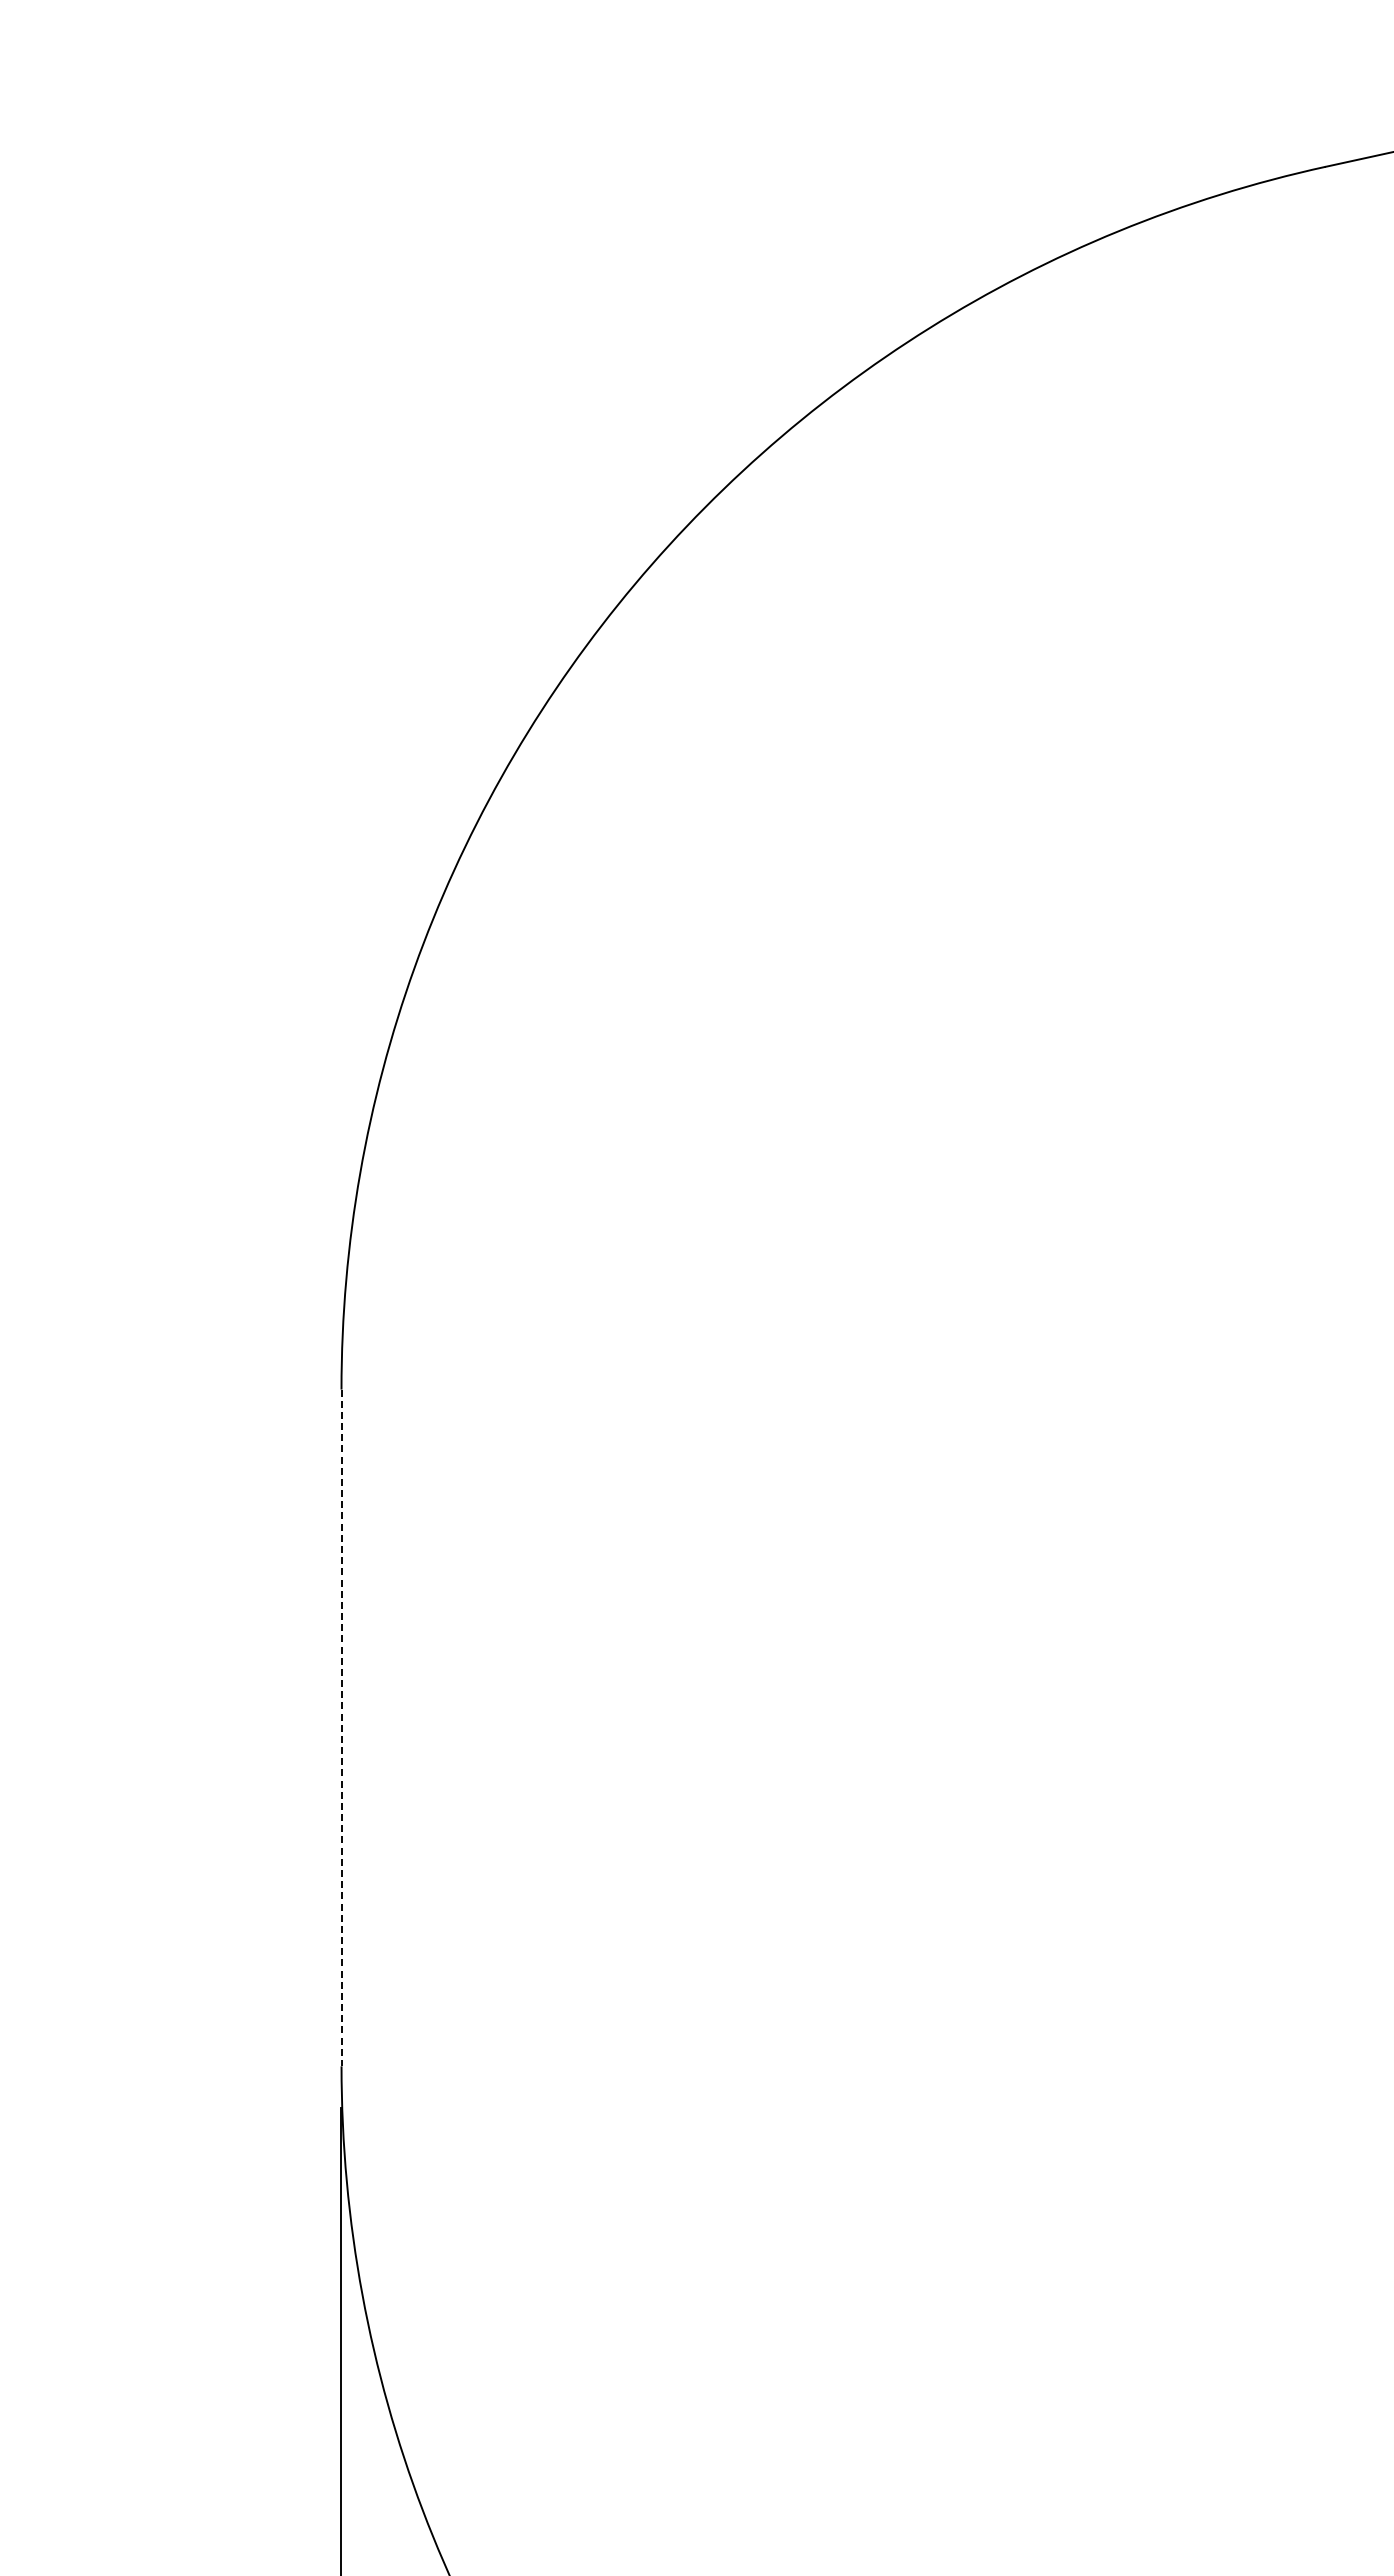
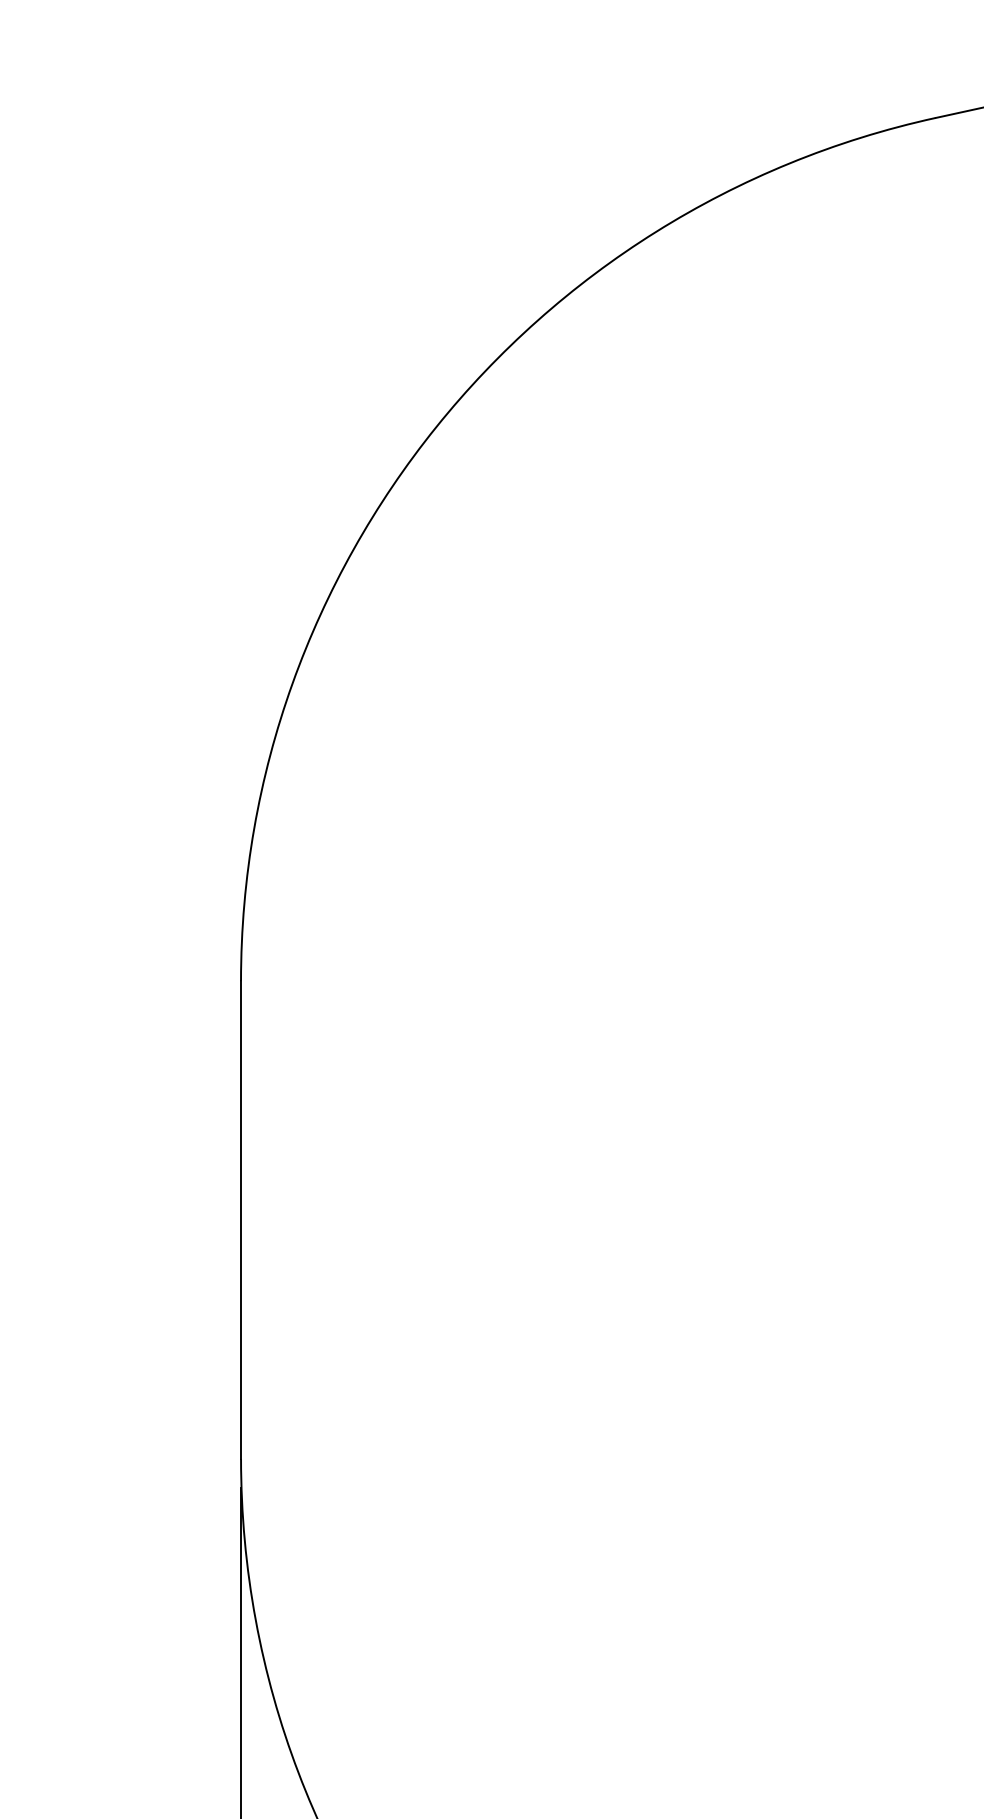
line: (341, 1728) -> (241, 1220), dashed -> solid

